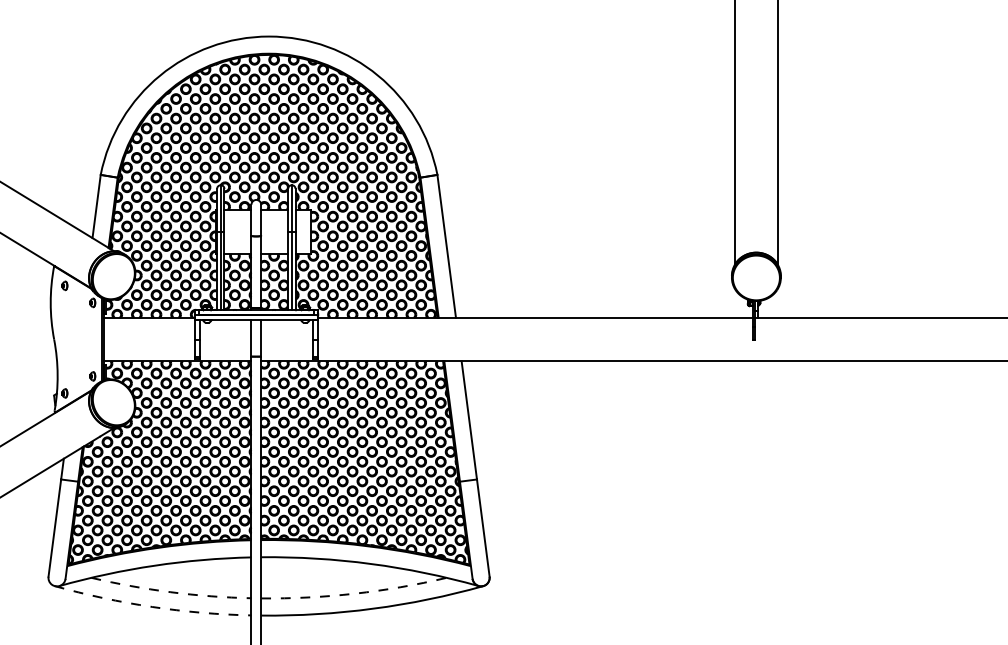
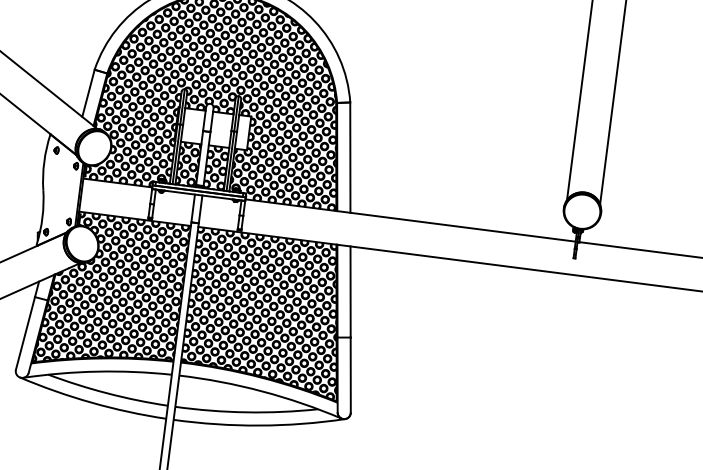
arc: (170, 592) -> (107, 393), dashed -> solid
arc: (354, 593) -> (246, 412), dashed -> solid
arc: (152, 606) -> (92, 402), dashed -> solid

